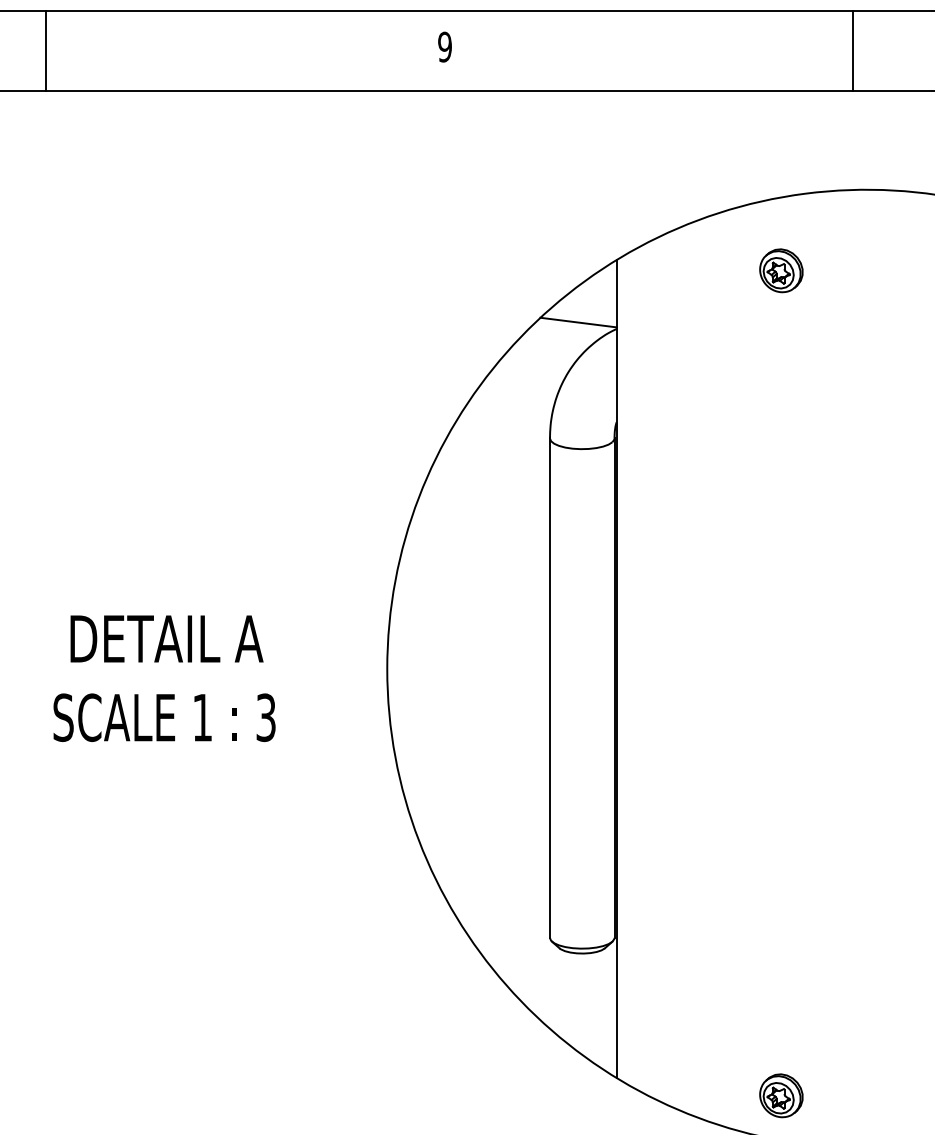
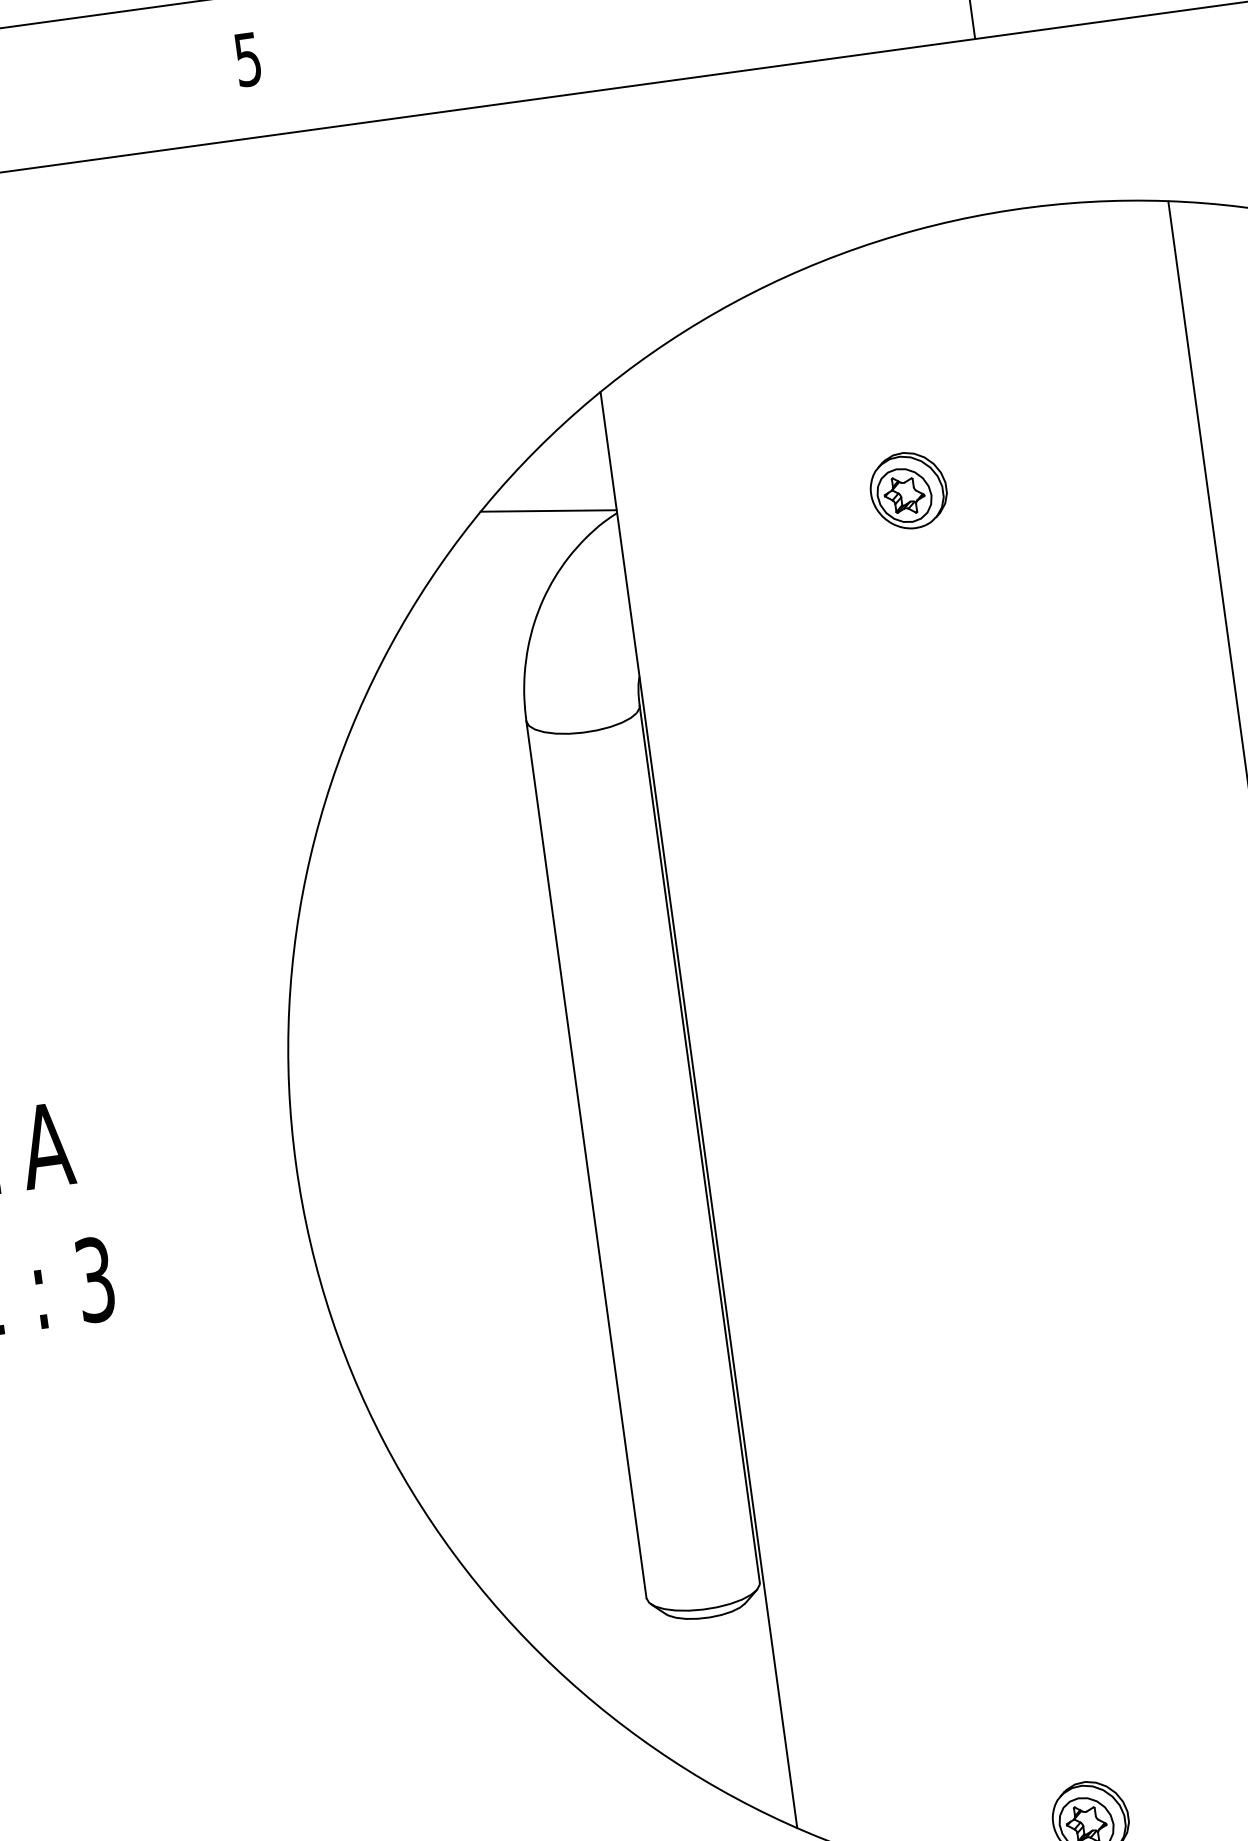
text: (444, 46) -> (246, 58), 9 -> 5
part: (781, 270) -> (908, 490), moved

